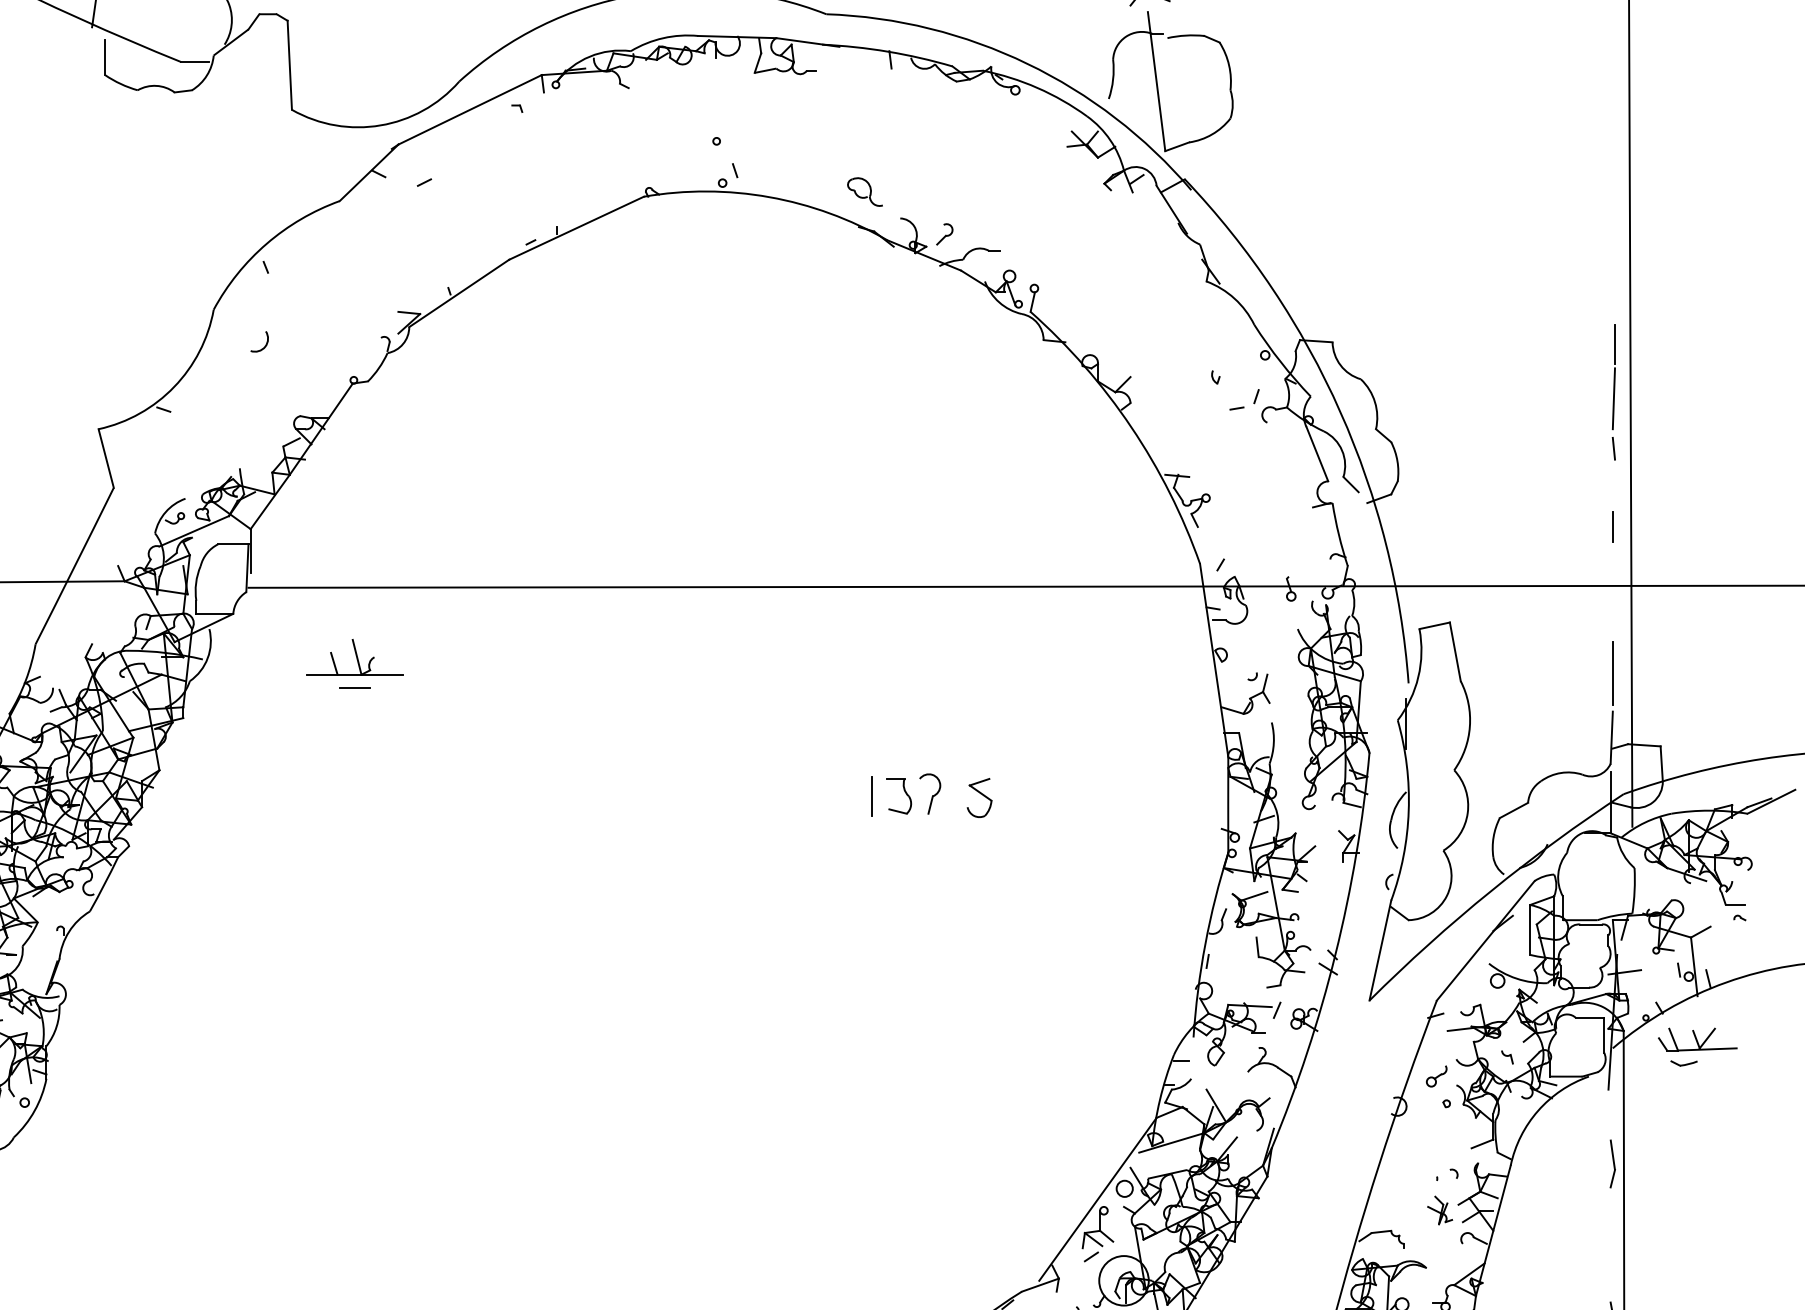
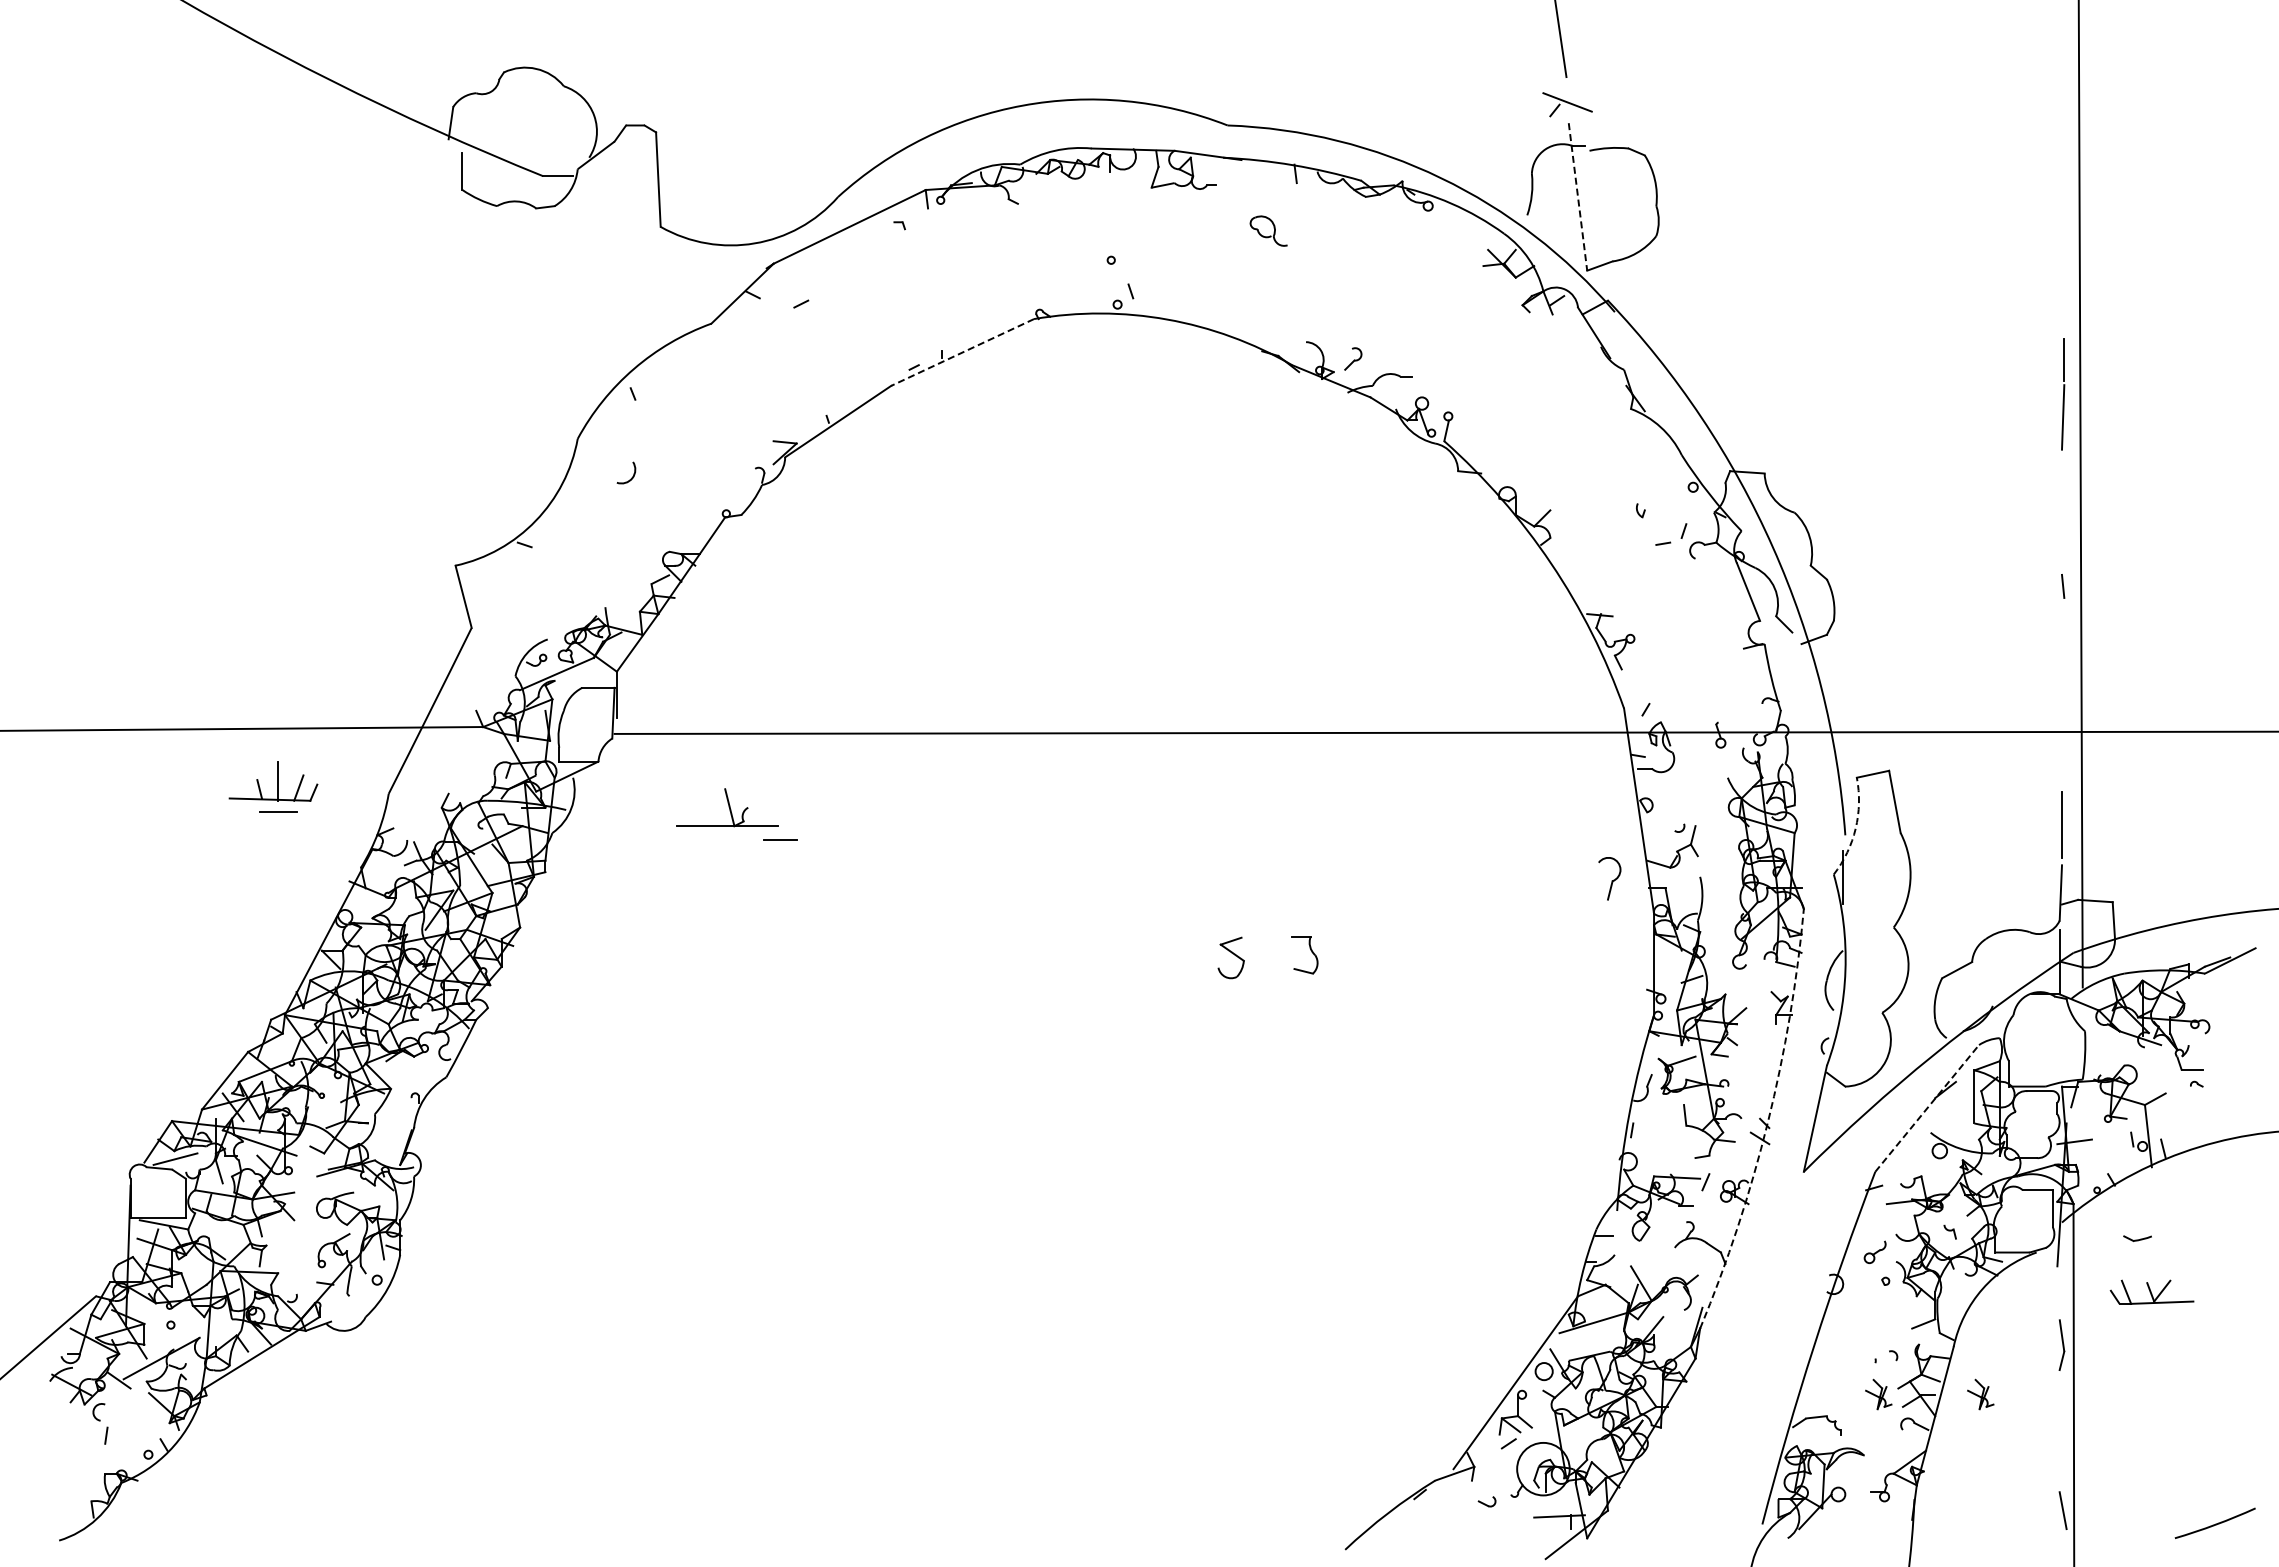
line: (1157, 82) -> (1578, 197), solid -> dashed
part: (864, 191) -> (1268, 230), moved
line: (576, 228) -> (962, 352), solid -> dashed
part: (1614, 377) -> (2063, 394), moved
line: (1613, 527) -> (2062, 669), removed
line: (334, 663) -> (705, 814), removed
arc: (1418, 676) -> (1855, 828), solid -> dashed
line: (354, 687) -> (780, 839), moved
part: (929, 793) -> (1609, 878), moved
line: (872, 795) -> (1276, 954), removed
part: (978, 797) -> (1230, 957), moved
line: (1486, 940) -> (1927, 1108), solid -> dashed
arc: (1335, 954) -> (1767, 1122), solid -> dashed
part: (1697, 1038) -> (2151, 1291), moved
part: (1536, 1210) -> (1980, 1394), added

